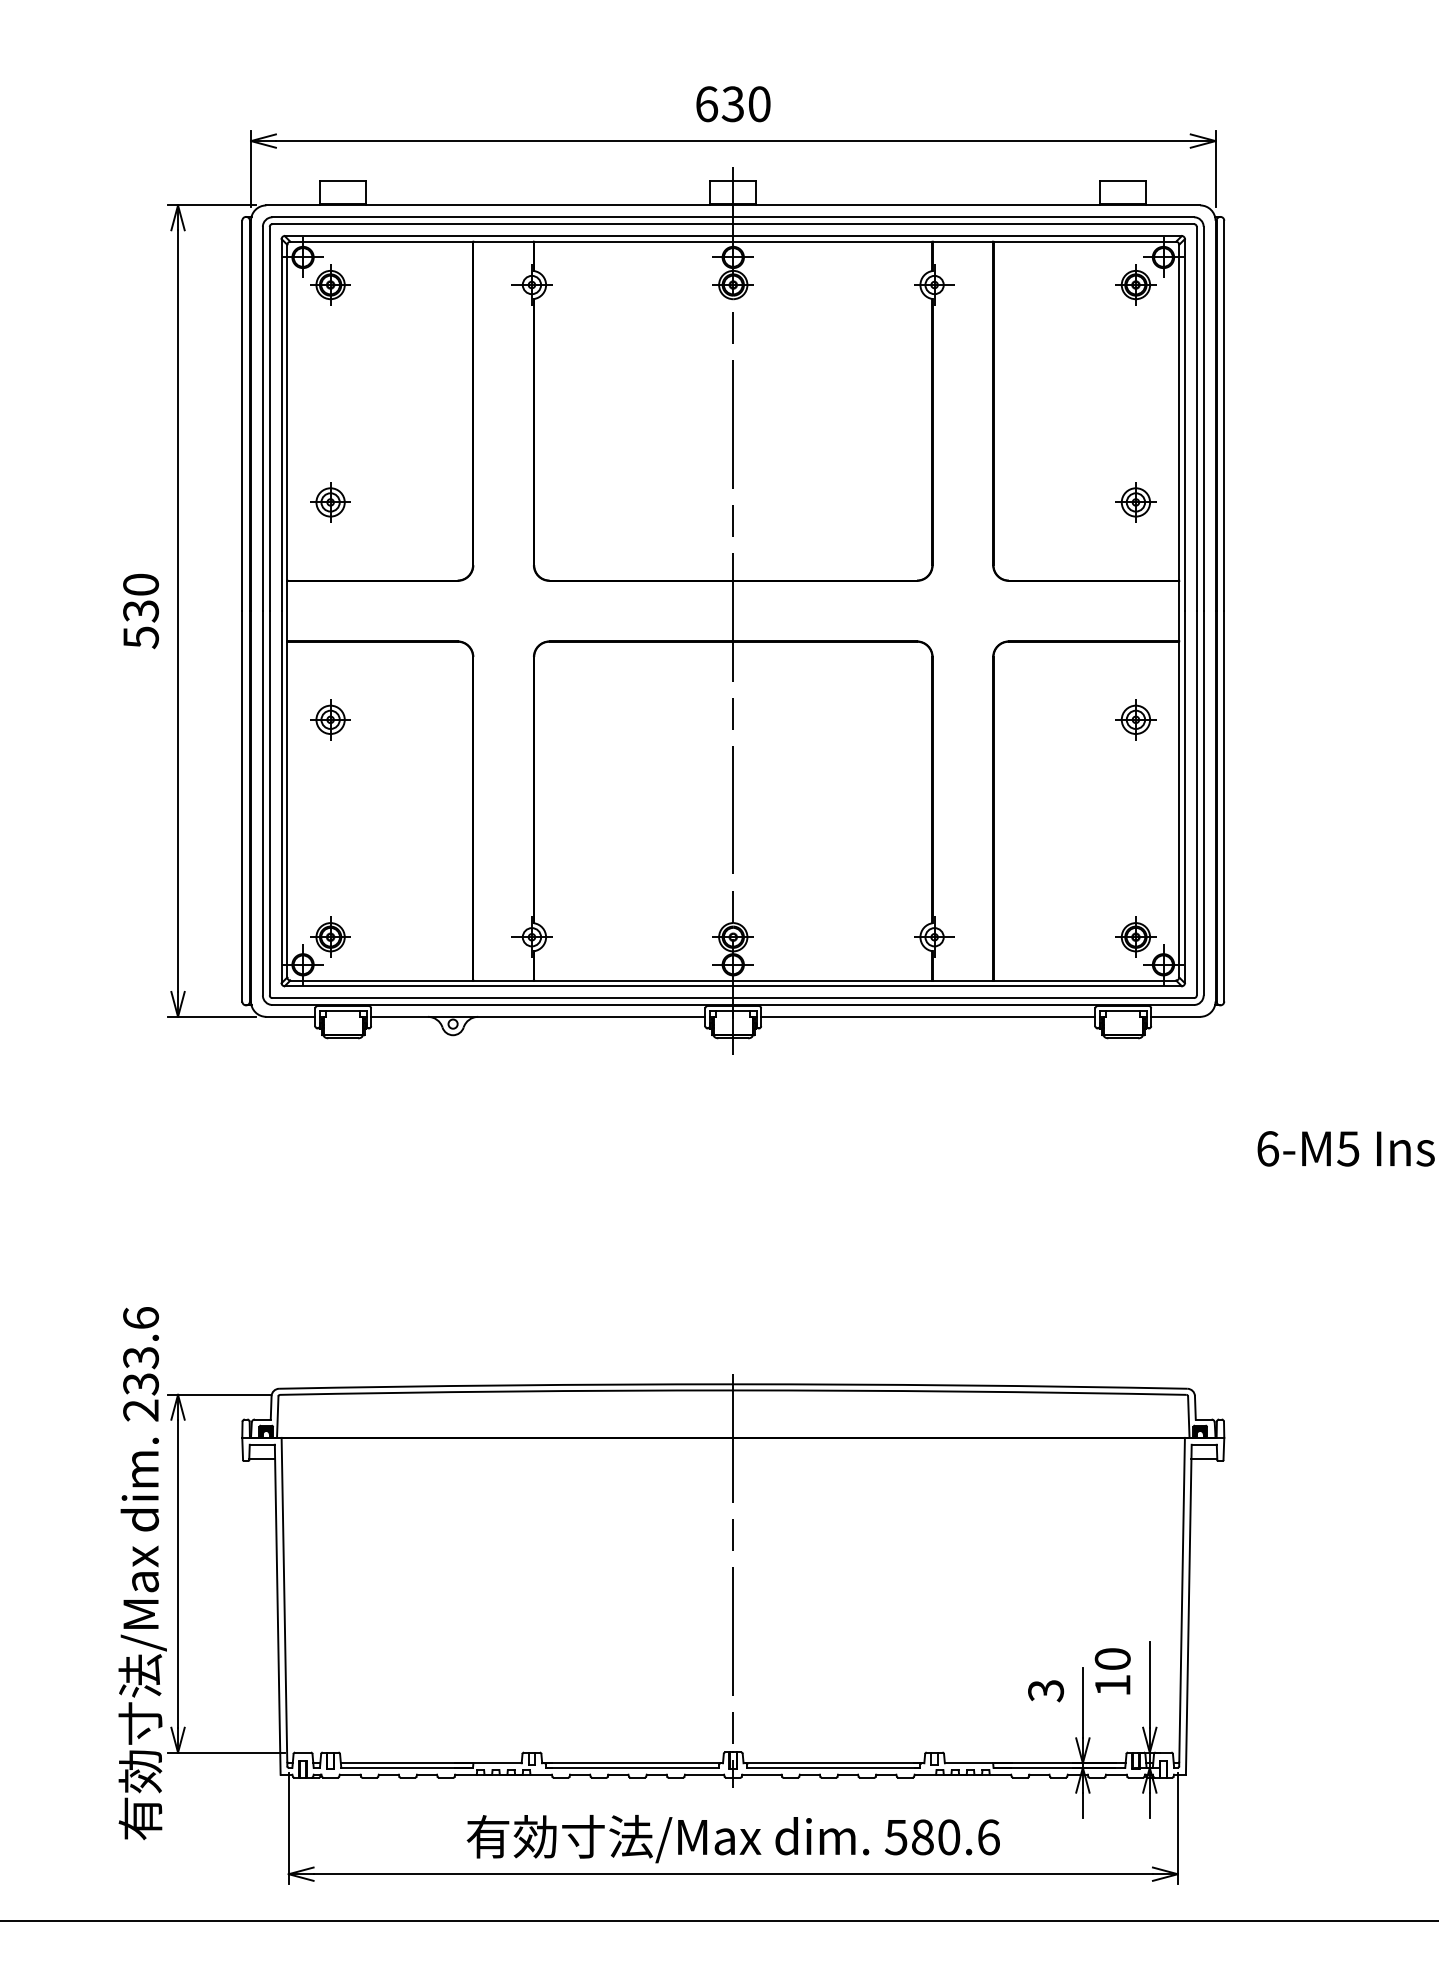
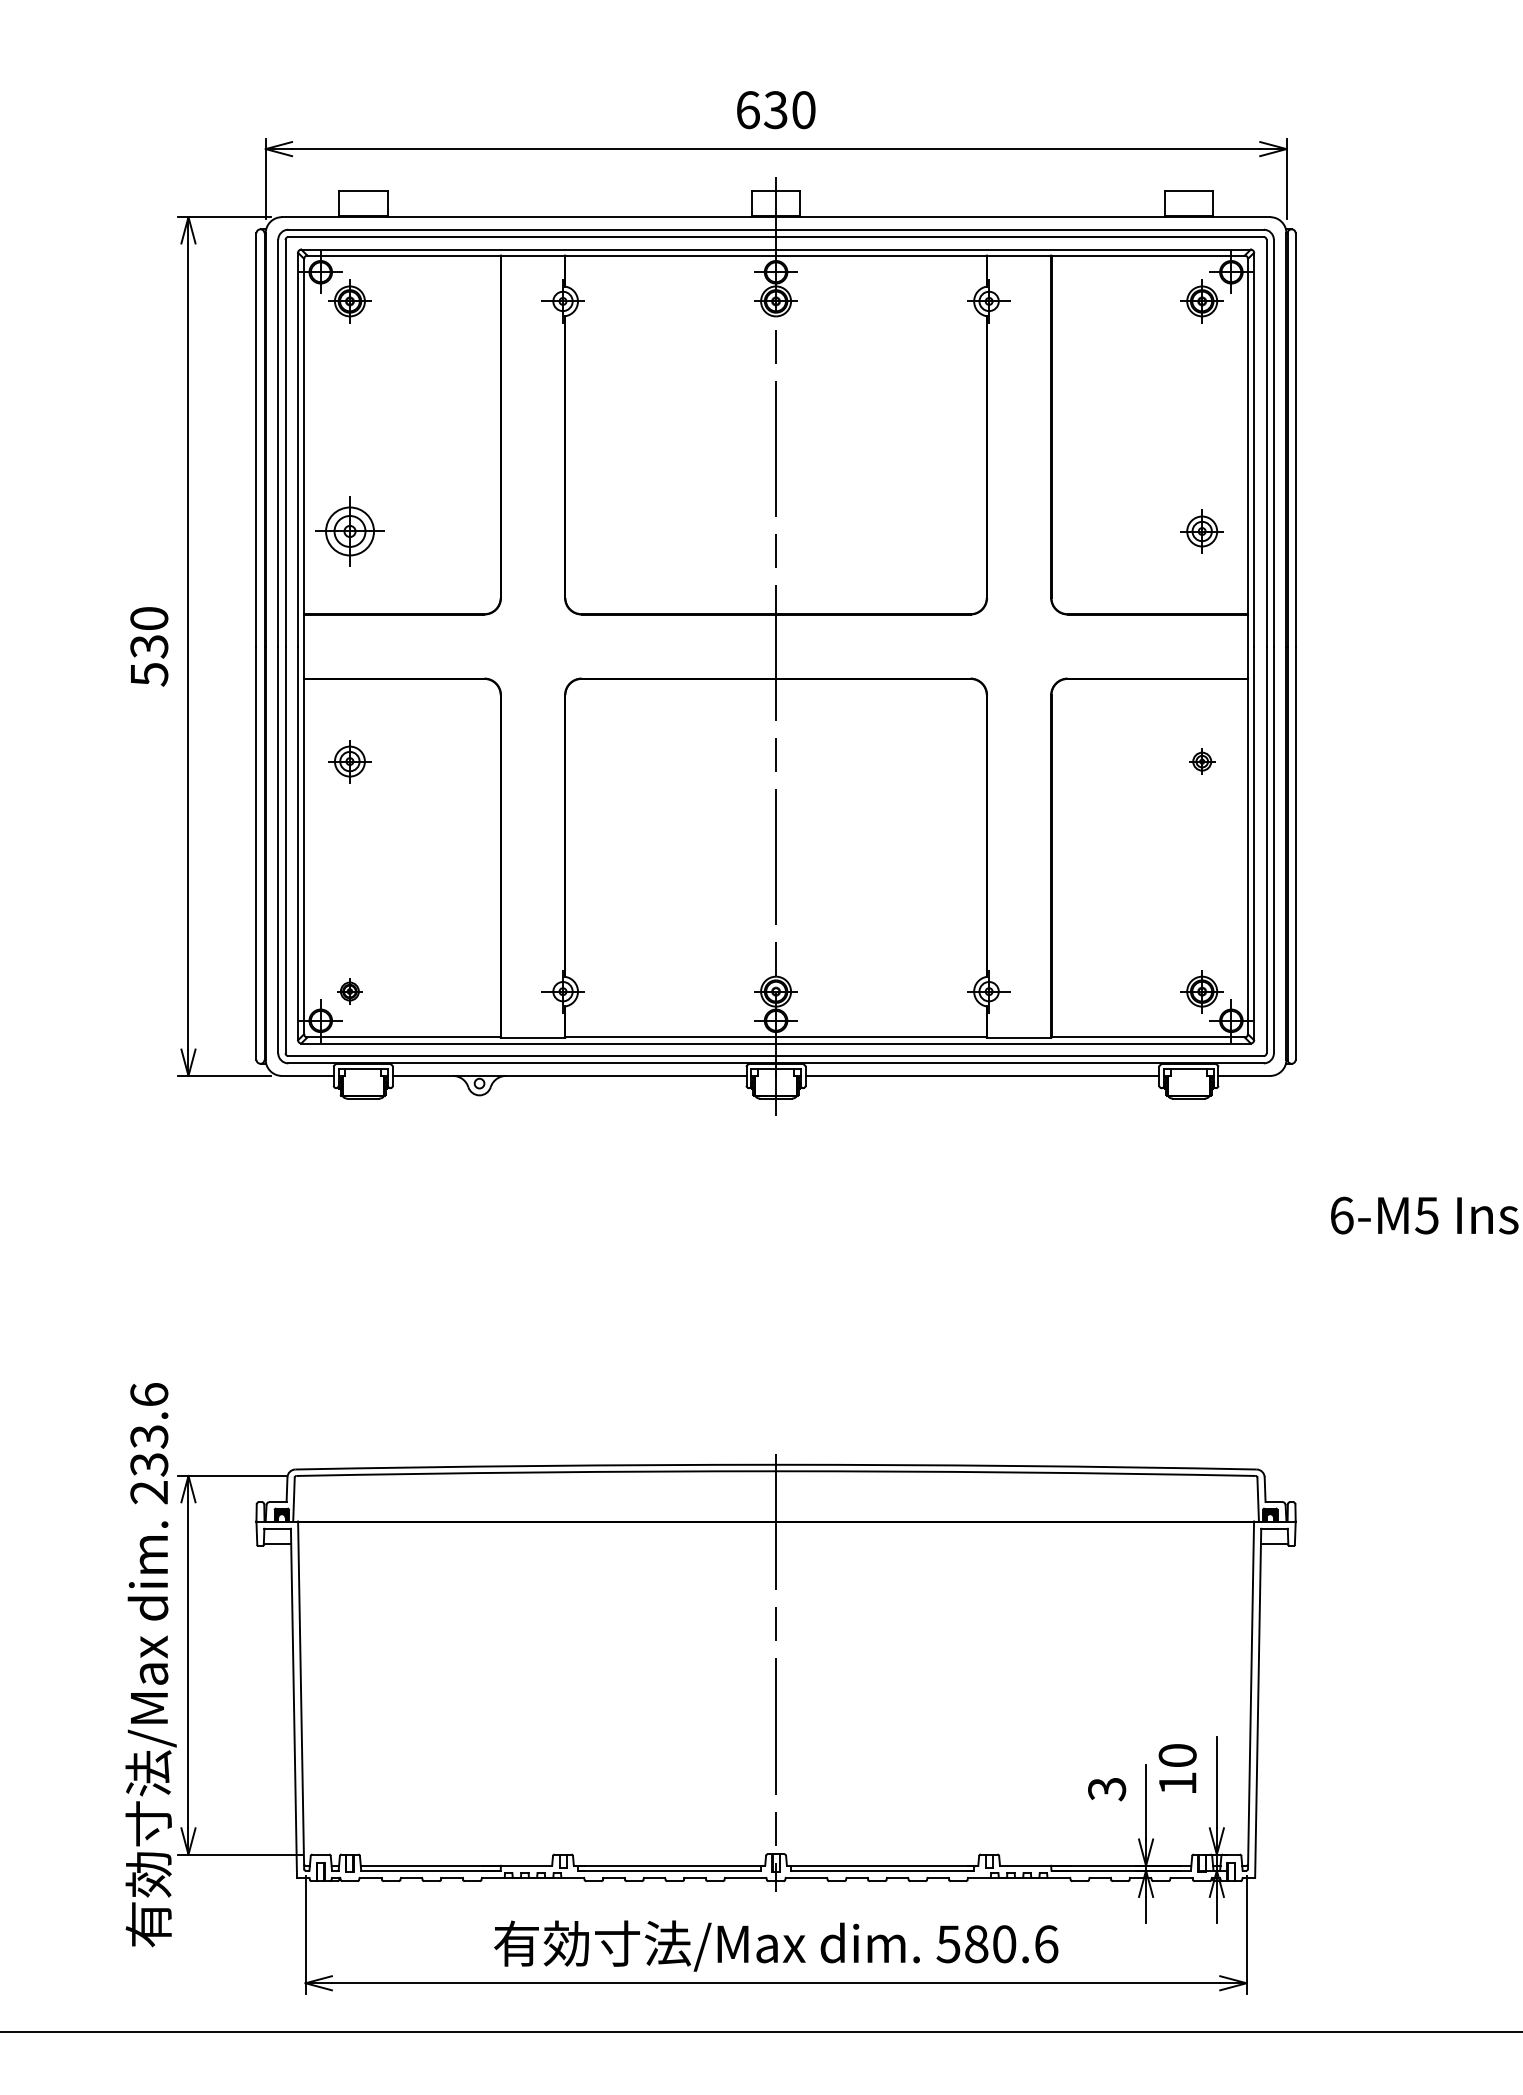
part: (330, 502) -> (349, 531), size x1.6
part: (1135, 719) -> (1201, 761), size x0.6
part: (330, 936) -> (349, 990), size x0.6

